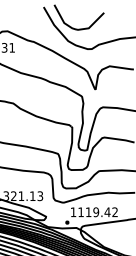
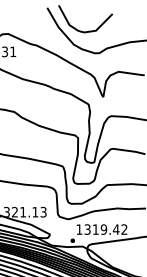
text: (80, 212) -> (87, 229), 1119.42 -> 1319.42

